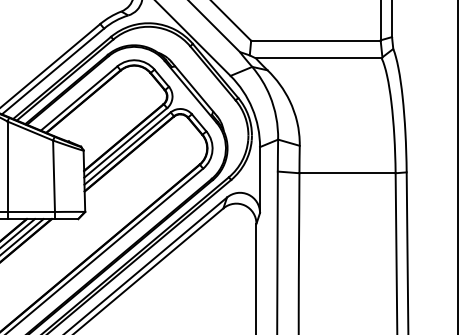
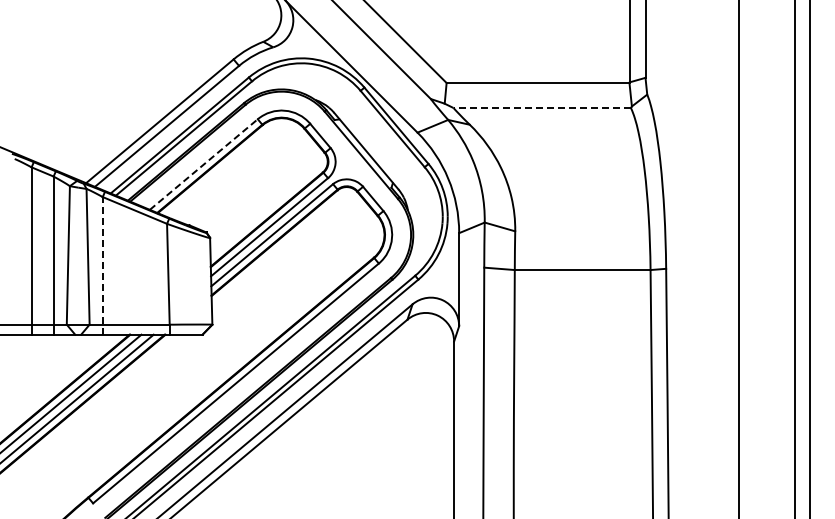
line: (319, 58) -> (542, 108), solid -> dashed
line: (79, 98) -> (204, 164), solid -> dashed
line: (7, 170) -> (102, 265), solid -> dashed

